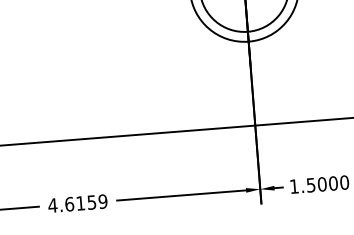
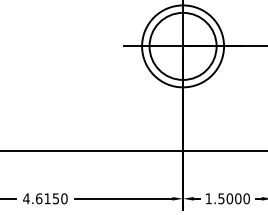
text: (103, 201) -> (64, 198), 4.6159 -> 4.6150

